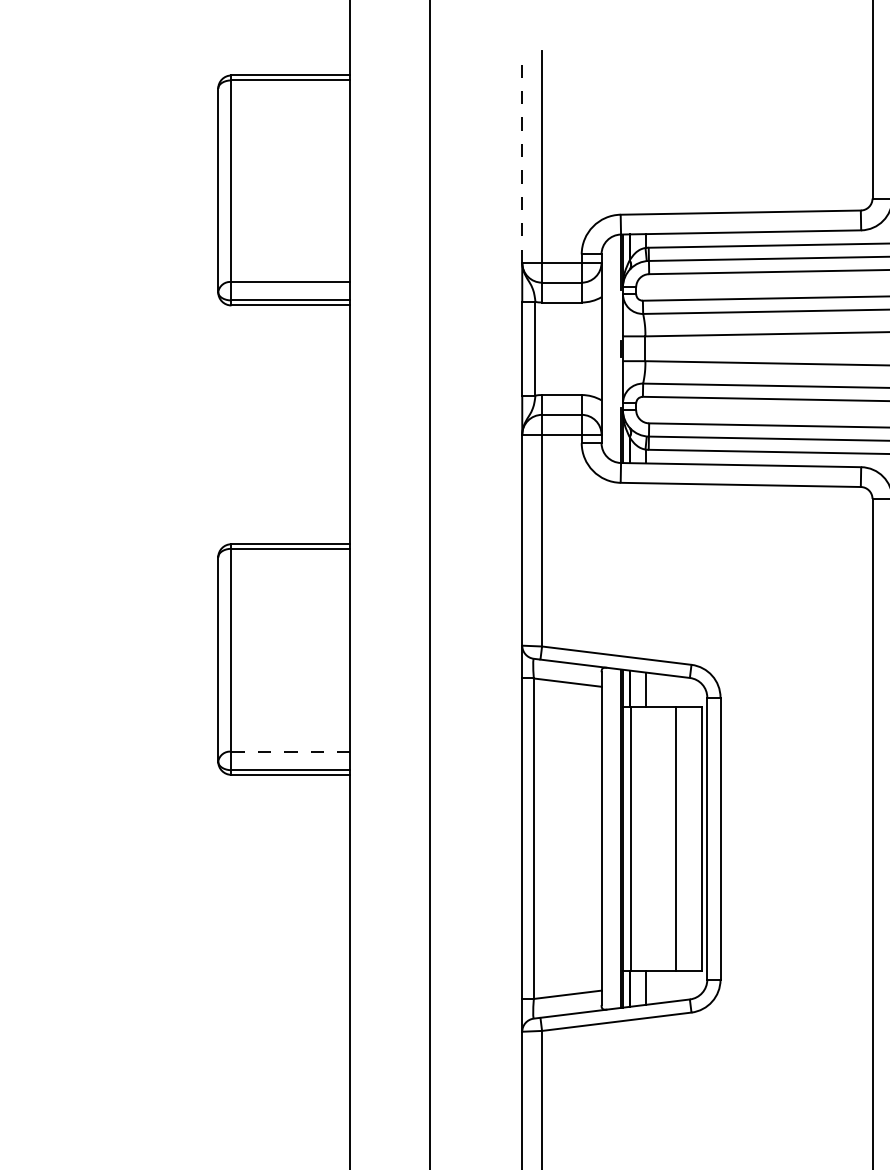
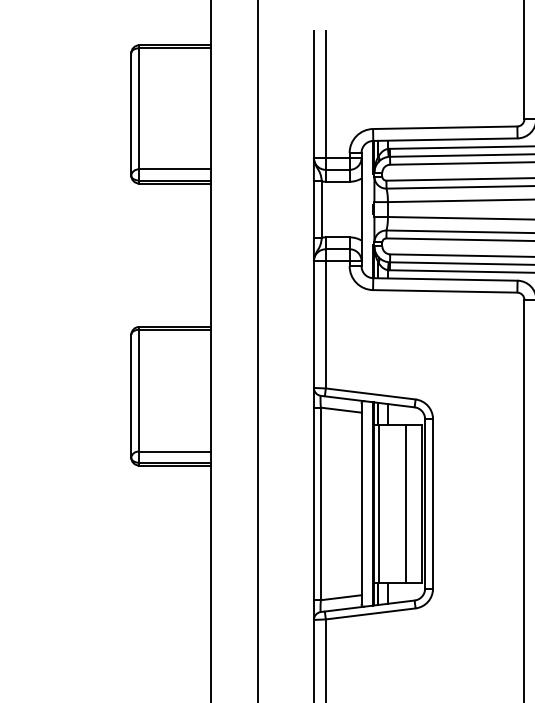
line: (521, 157) -> (313, 94), dashed -> solid
line: (290, 751) -> (174, 451), dashed -> solid

